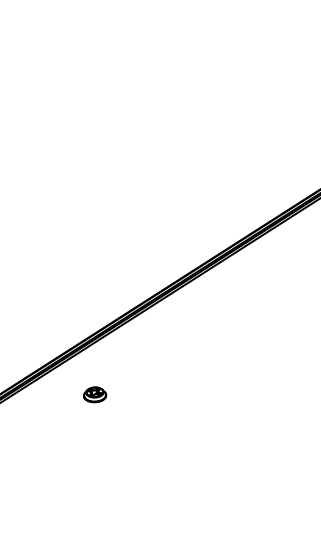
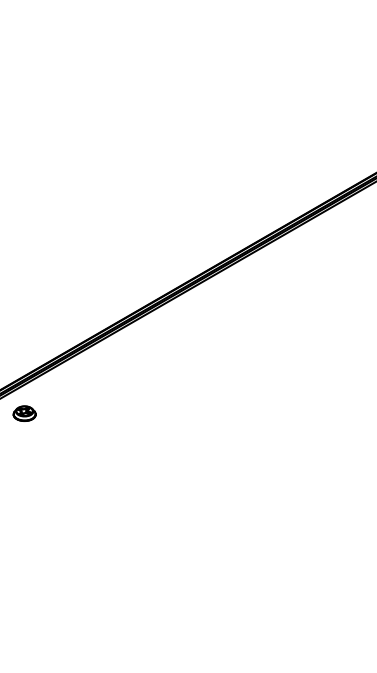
part: (94, 394) -> (24, 413), moved

